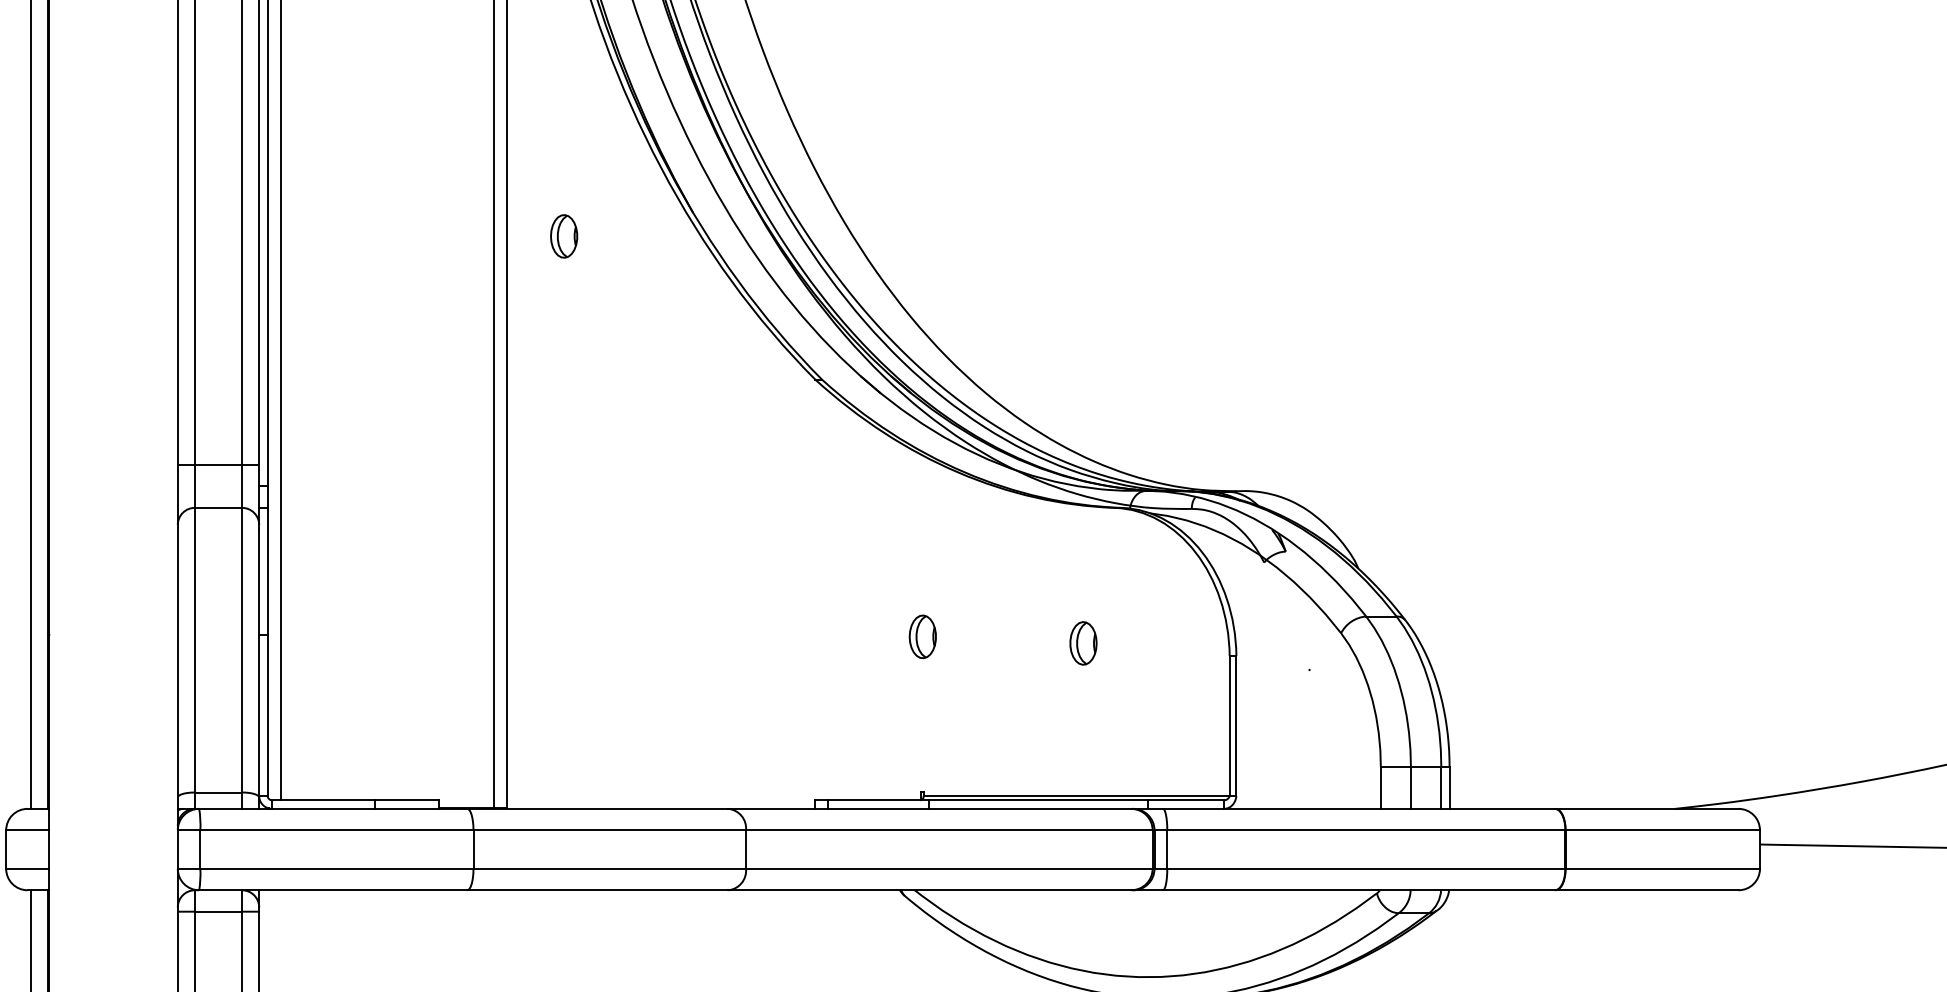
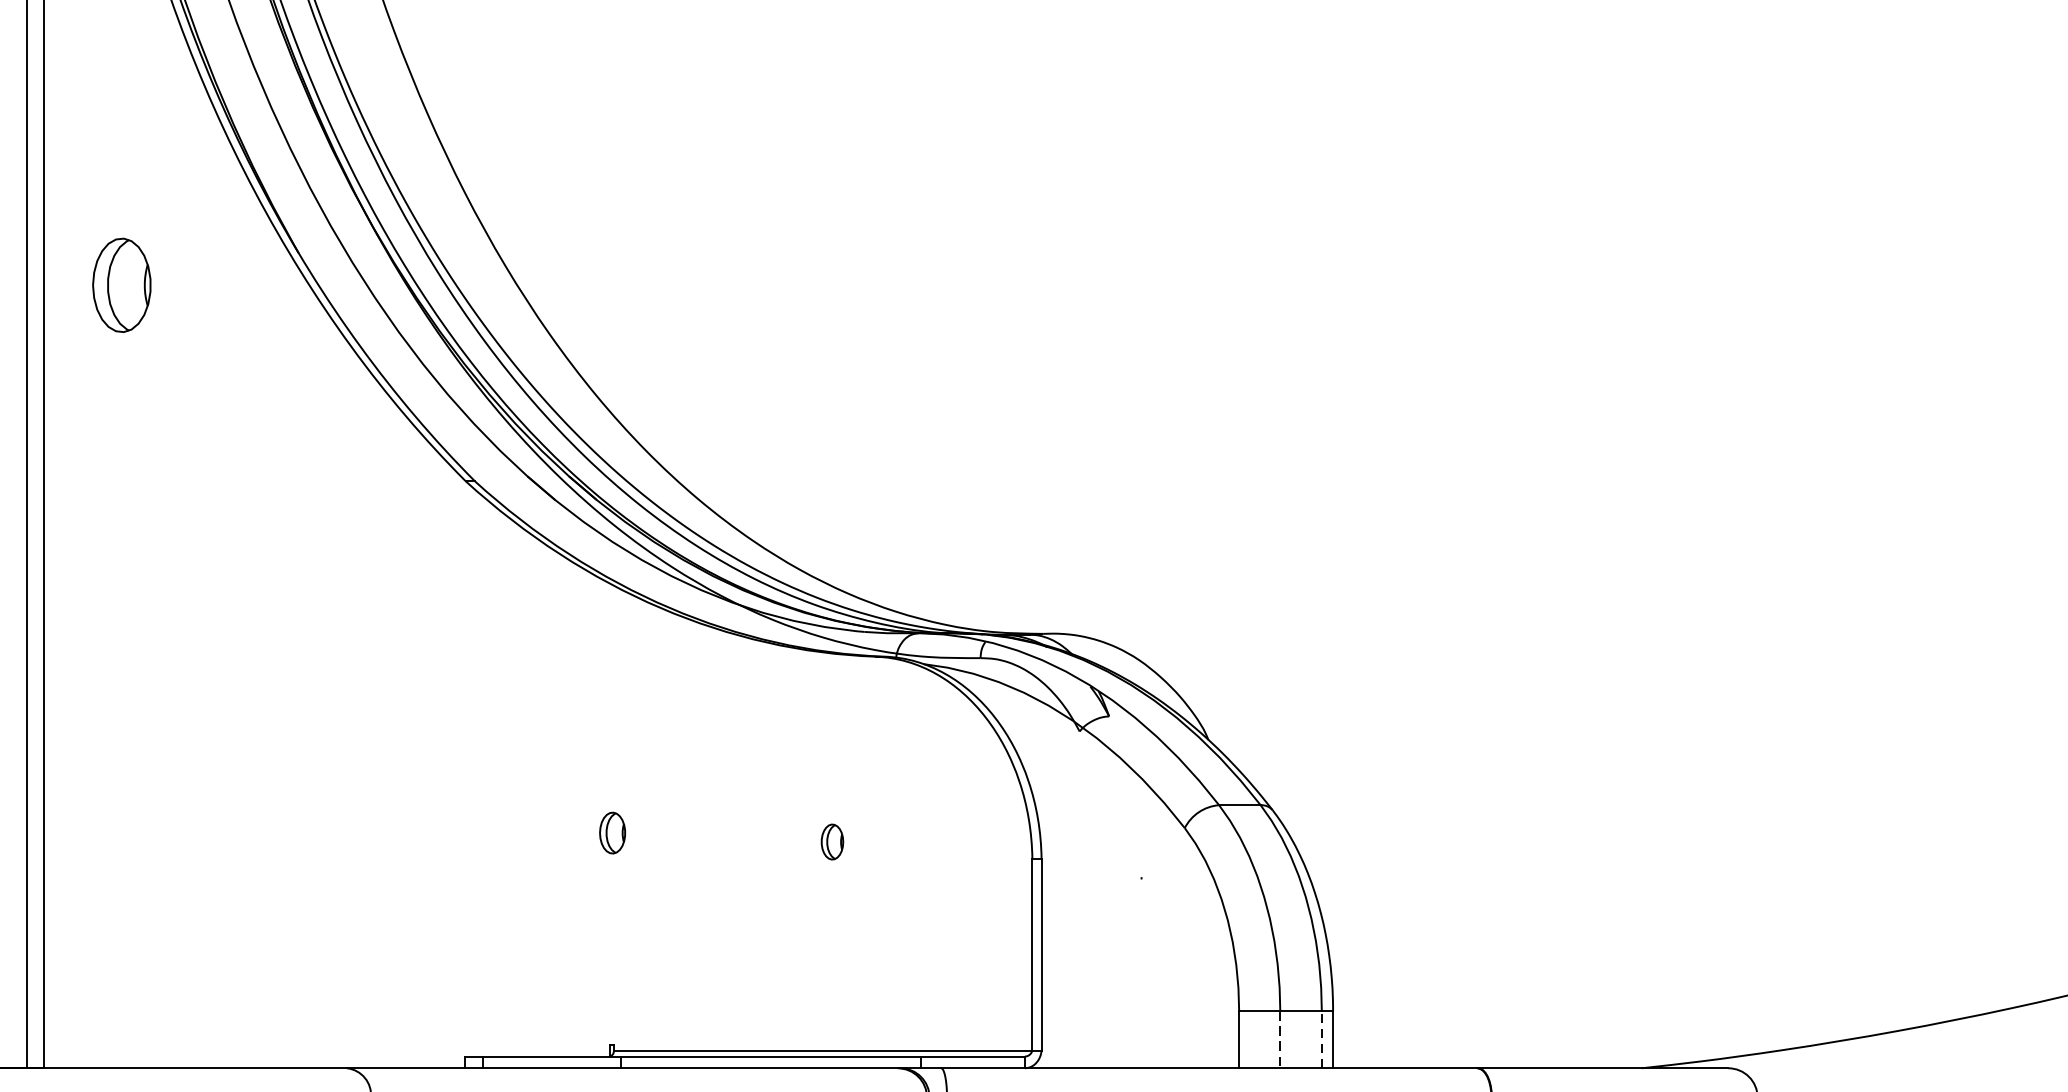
part: (564, 236) -> (122, 285), size x1.6
part: (922, 636) -> (612, 832), size x0.7
part: (1083, 643) -> (832, 842), size x0.6
line: (1410, 788) -> (1279, 1040), solid -> dashed
line: (1441, 788) -> (1322, 1040), solid -> dashed

